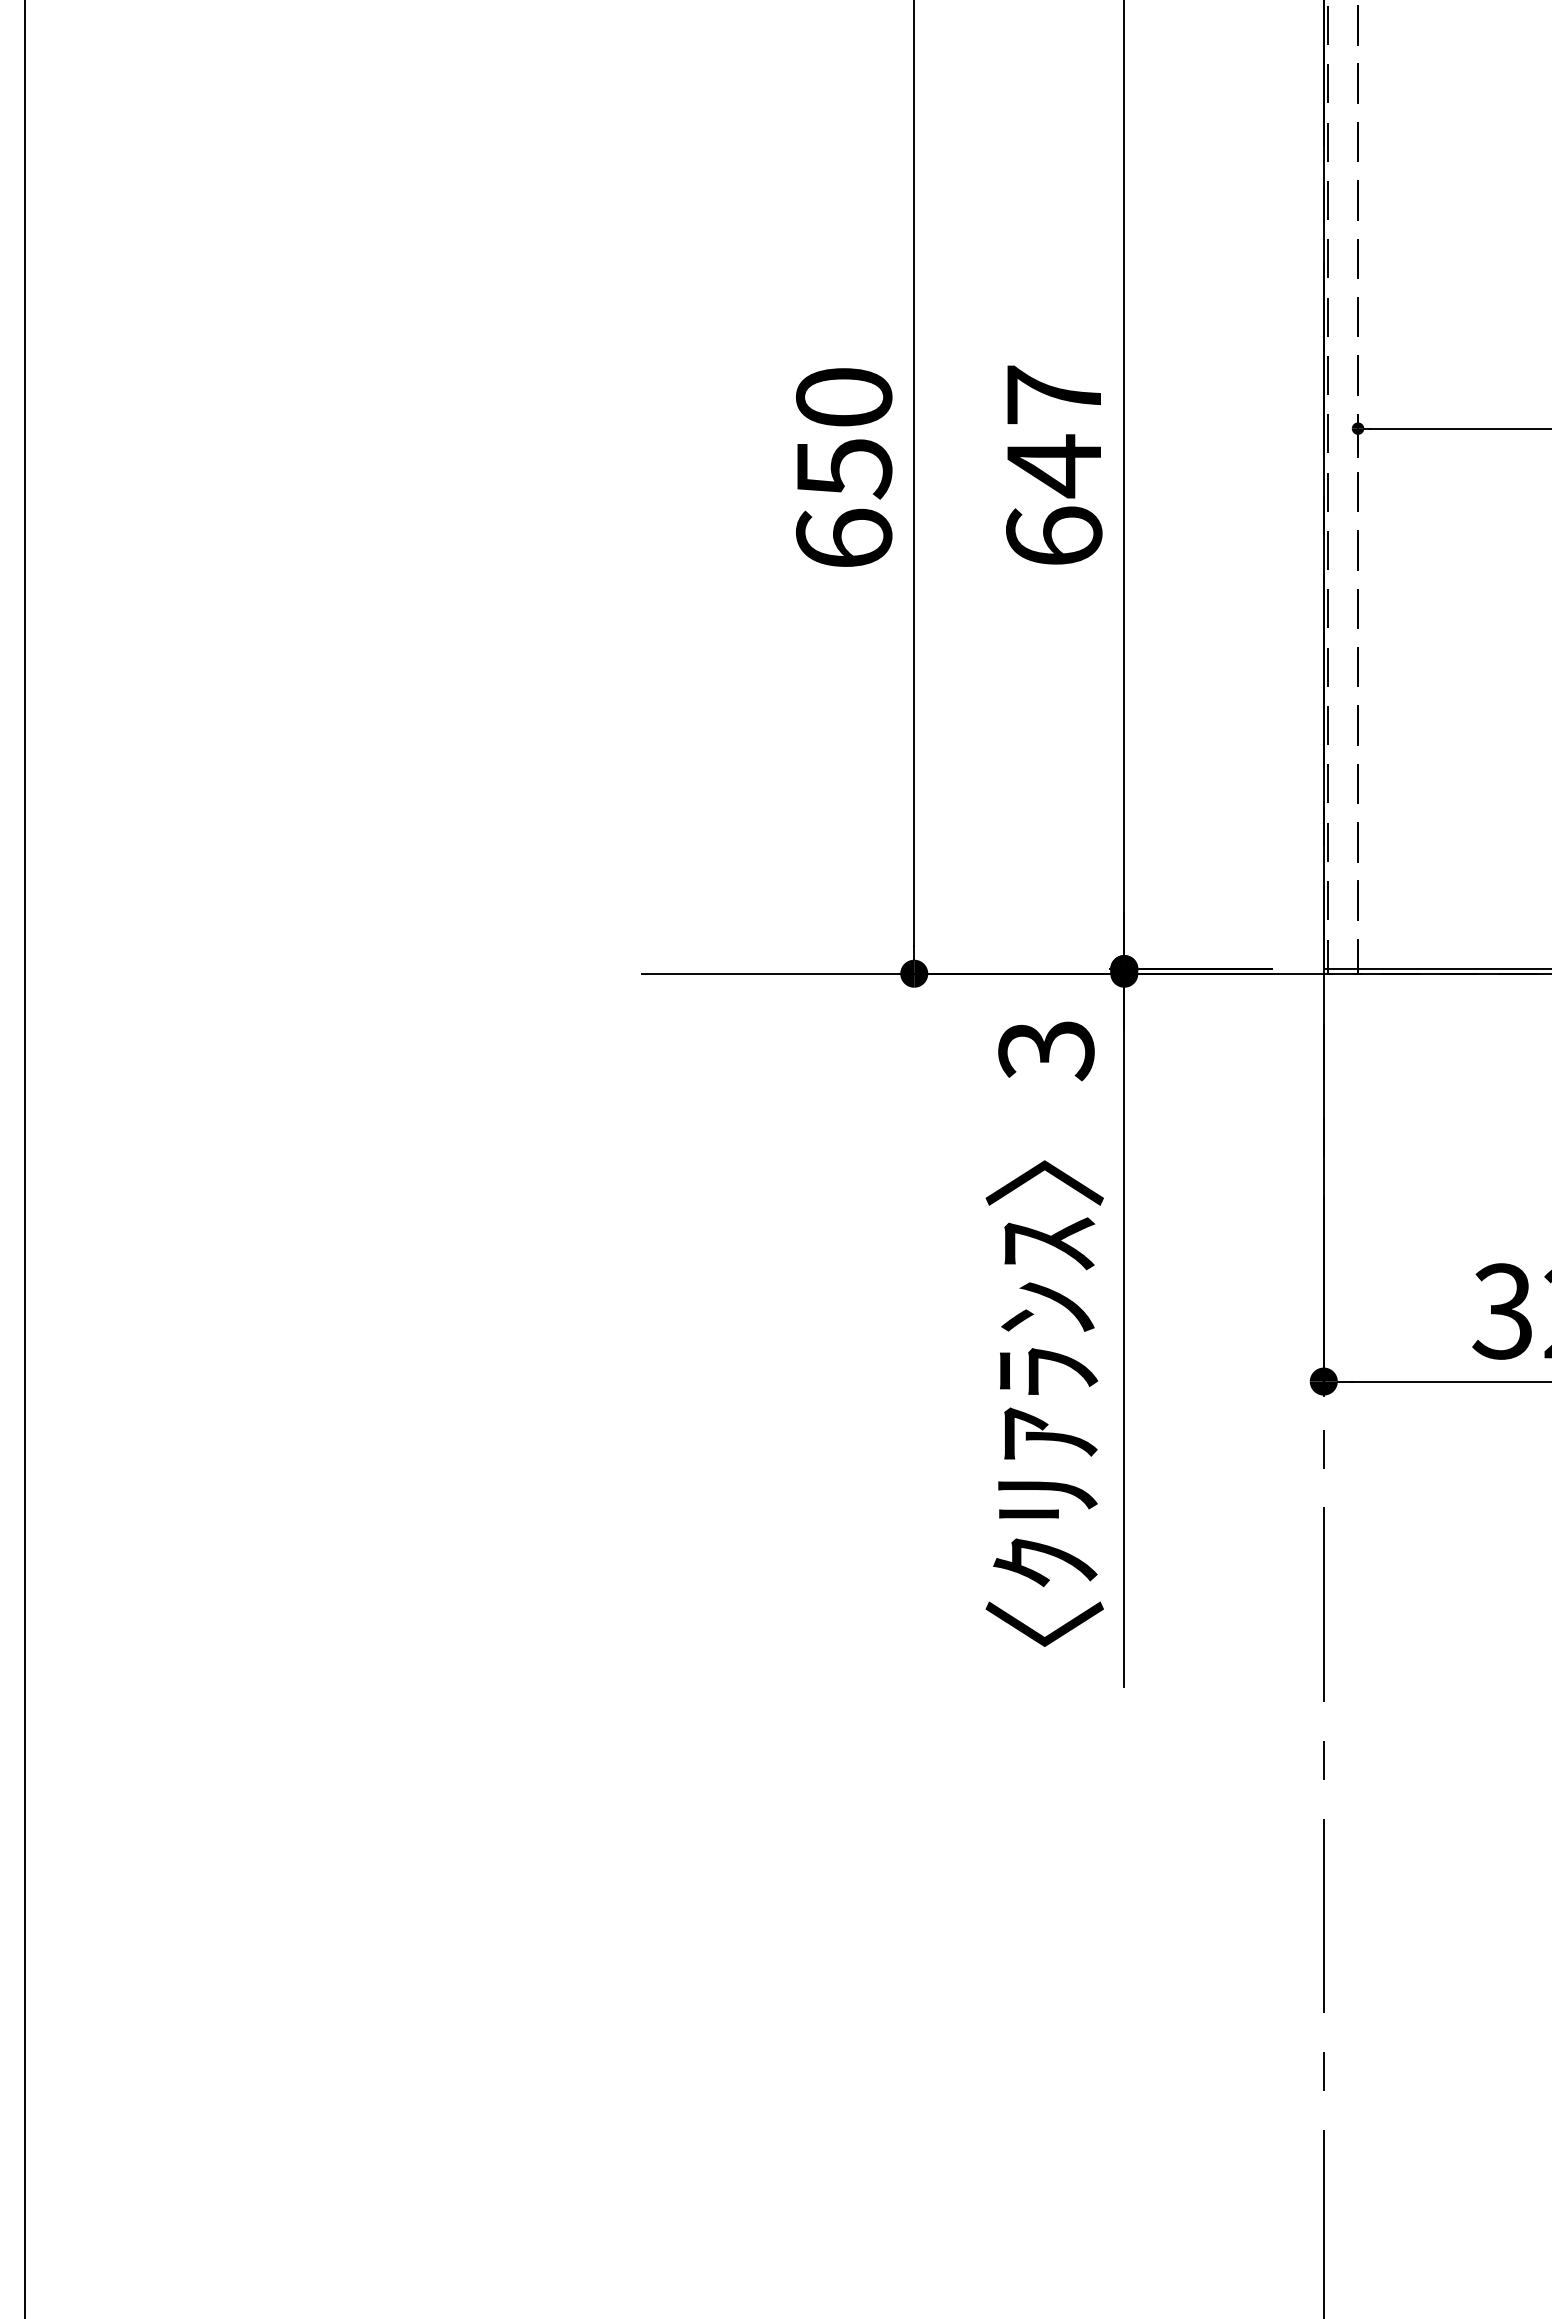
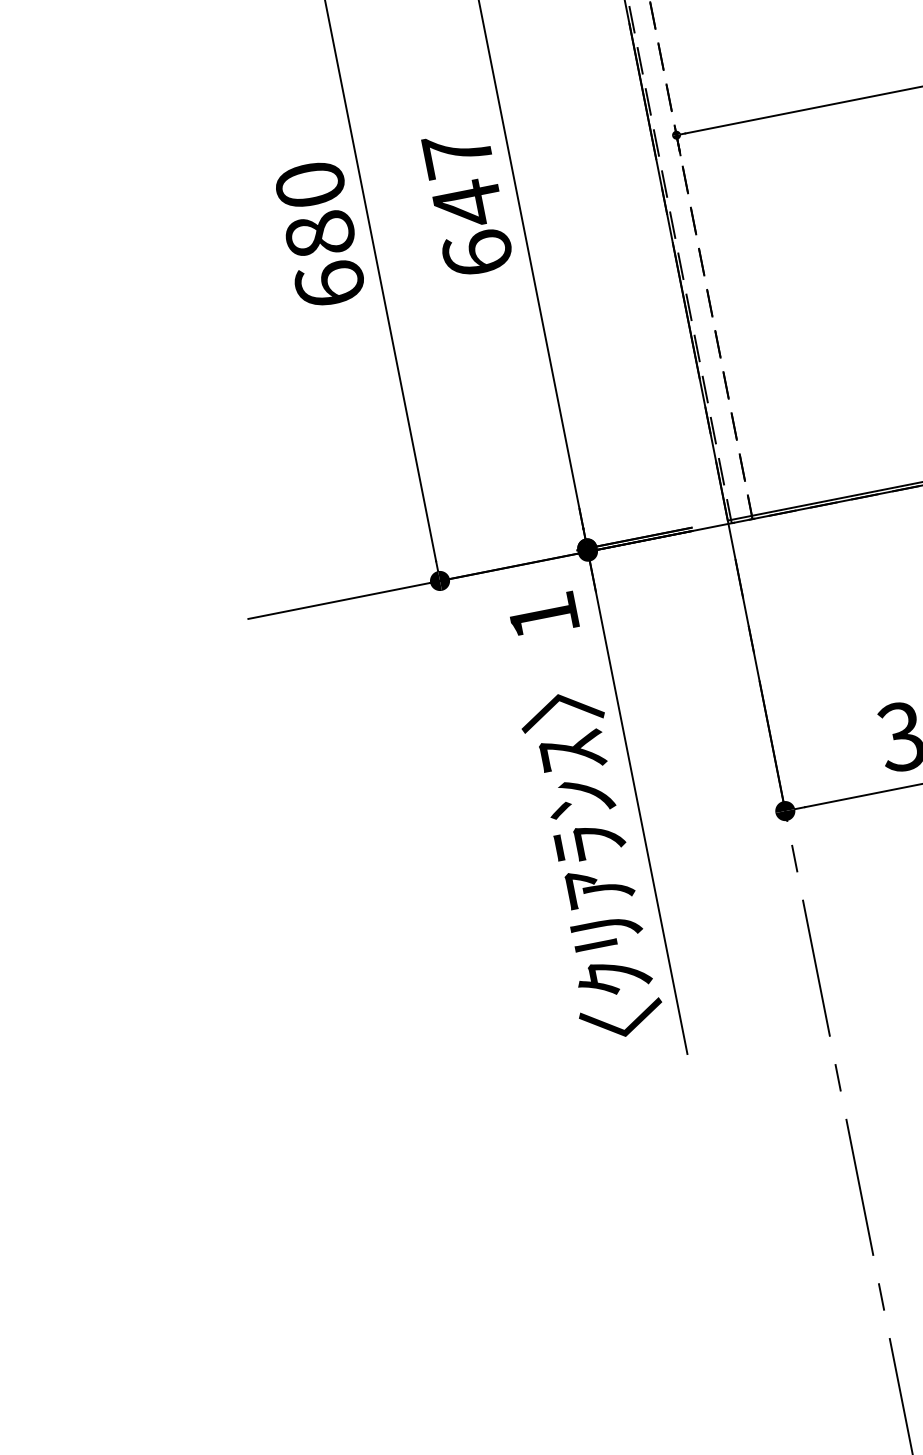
text: (844, 468) -> (320, 234), 650 -> 680
text: (1046, 1051) -> (544, 617), 3 -> 1

